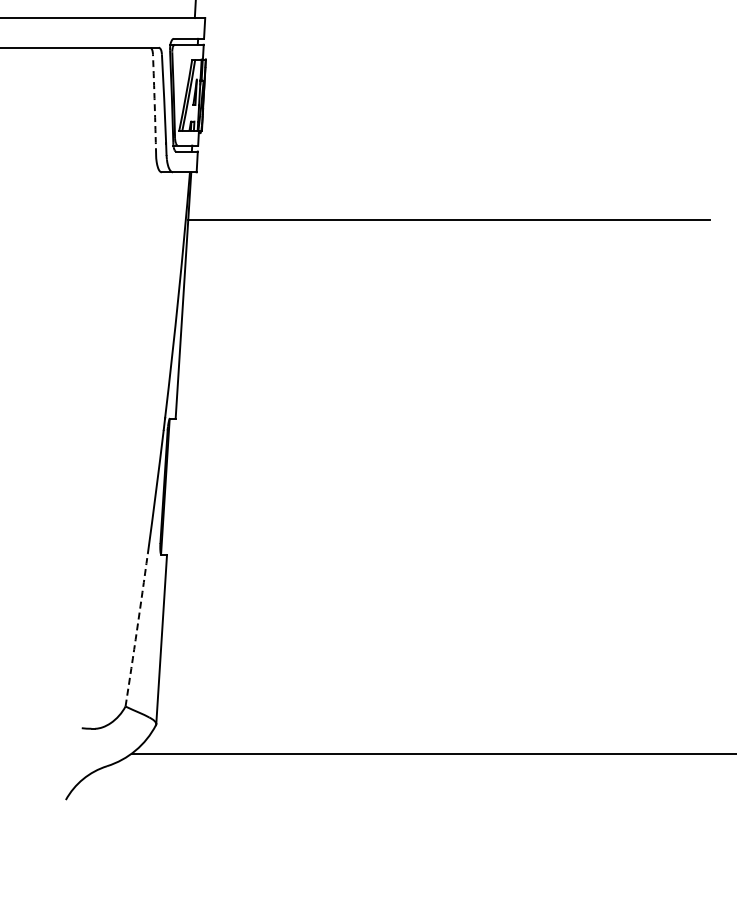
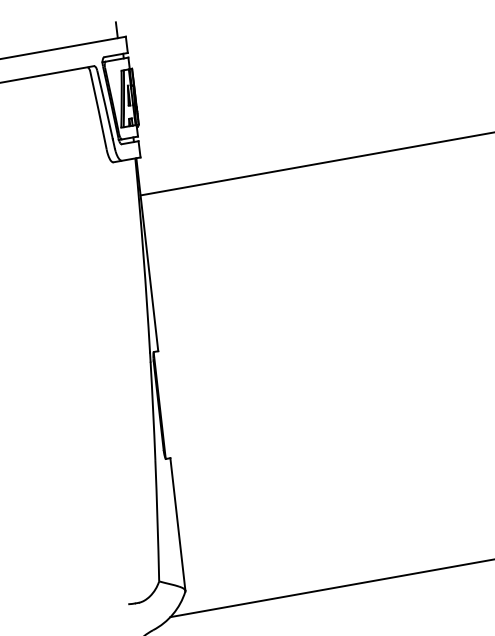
arc: (154, 104) -> (98, 110), dashed -> solid
arc: (137, 630) -> (157, 520), dashed -> solid

